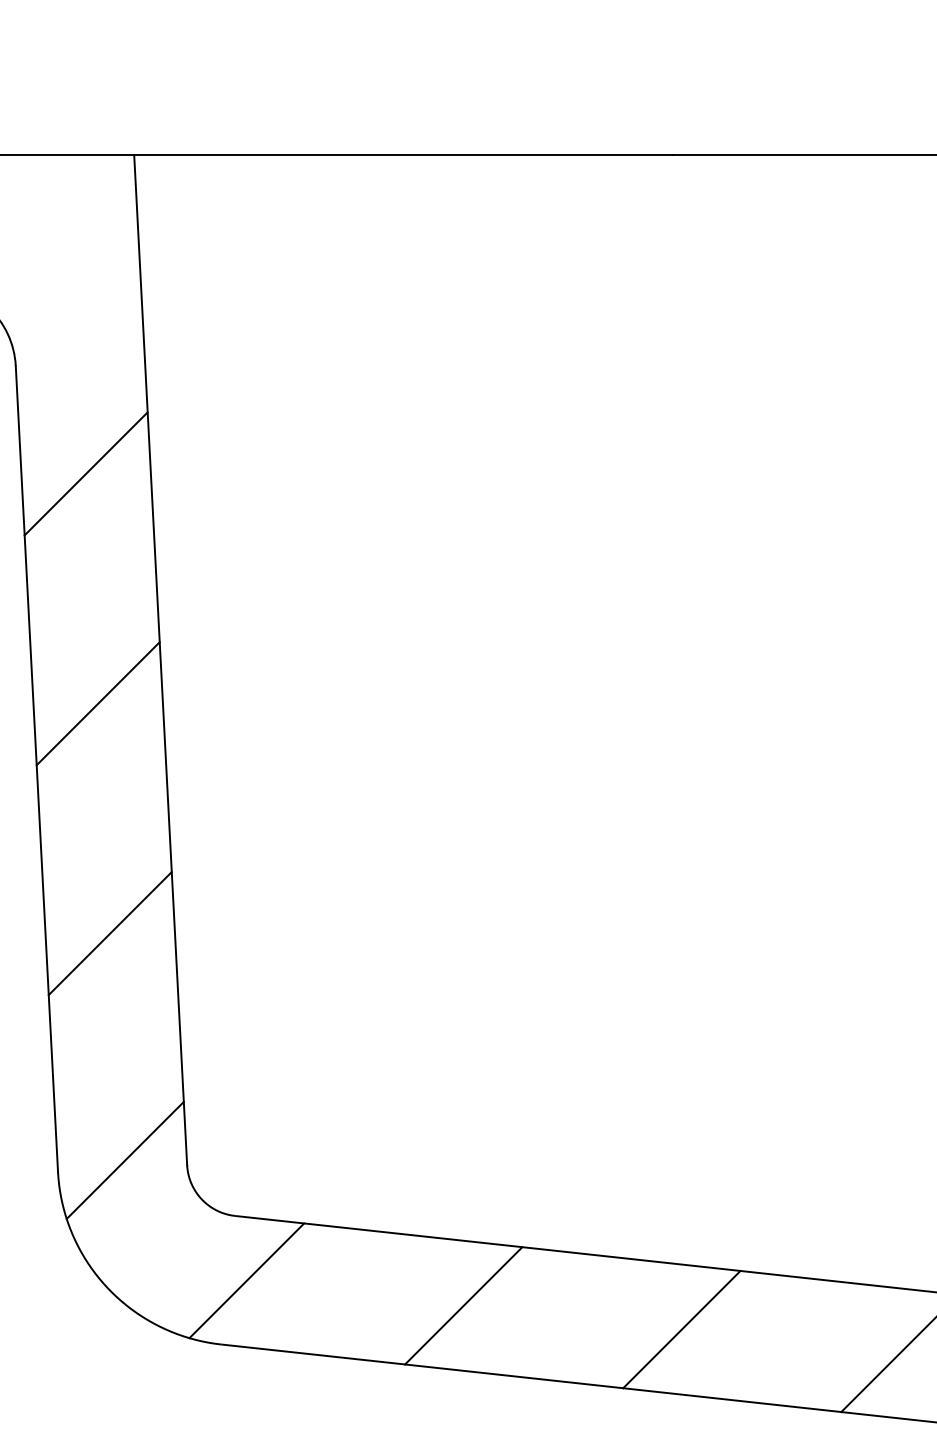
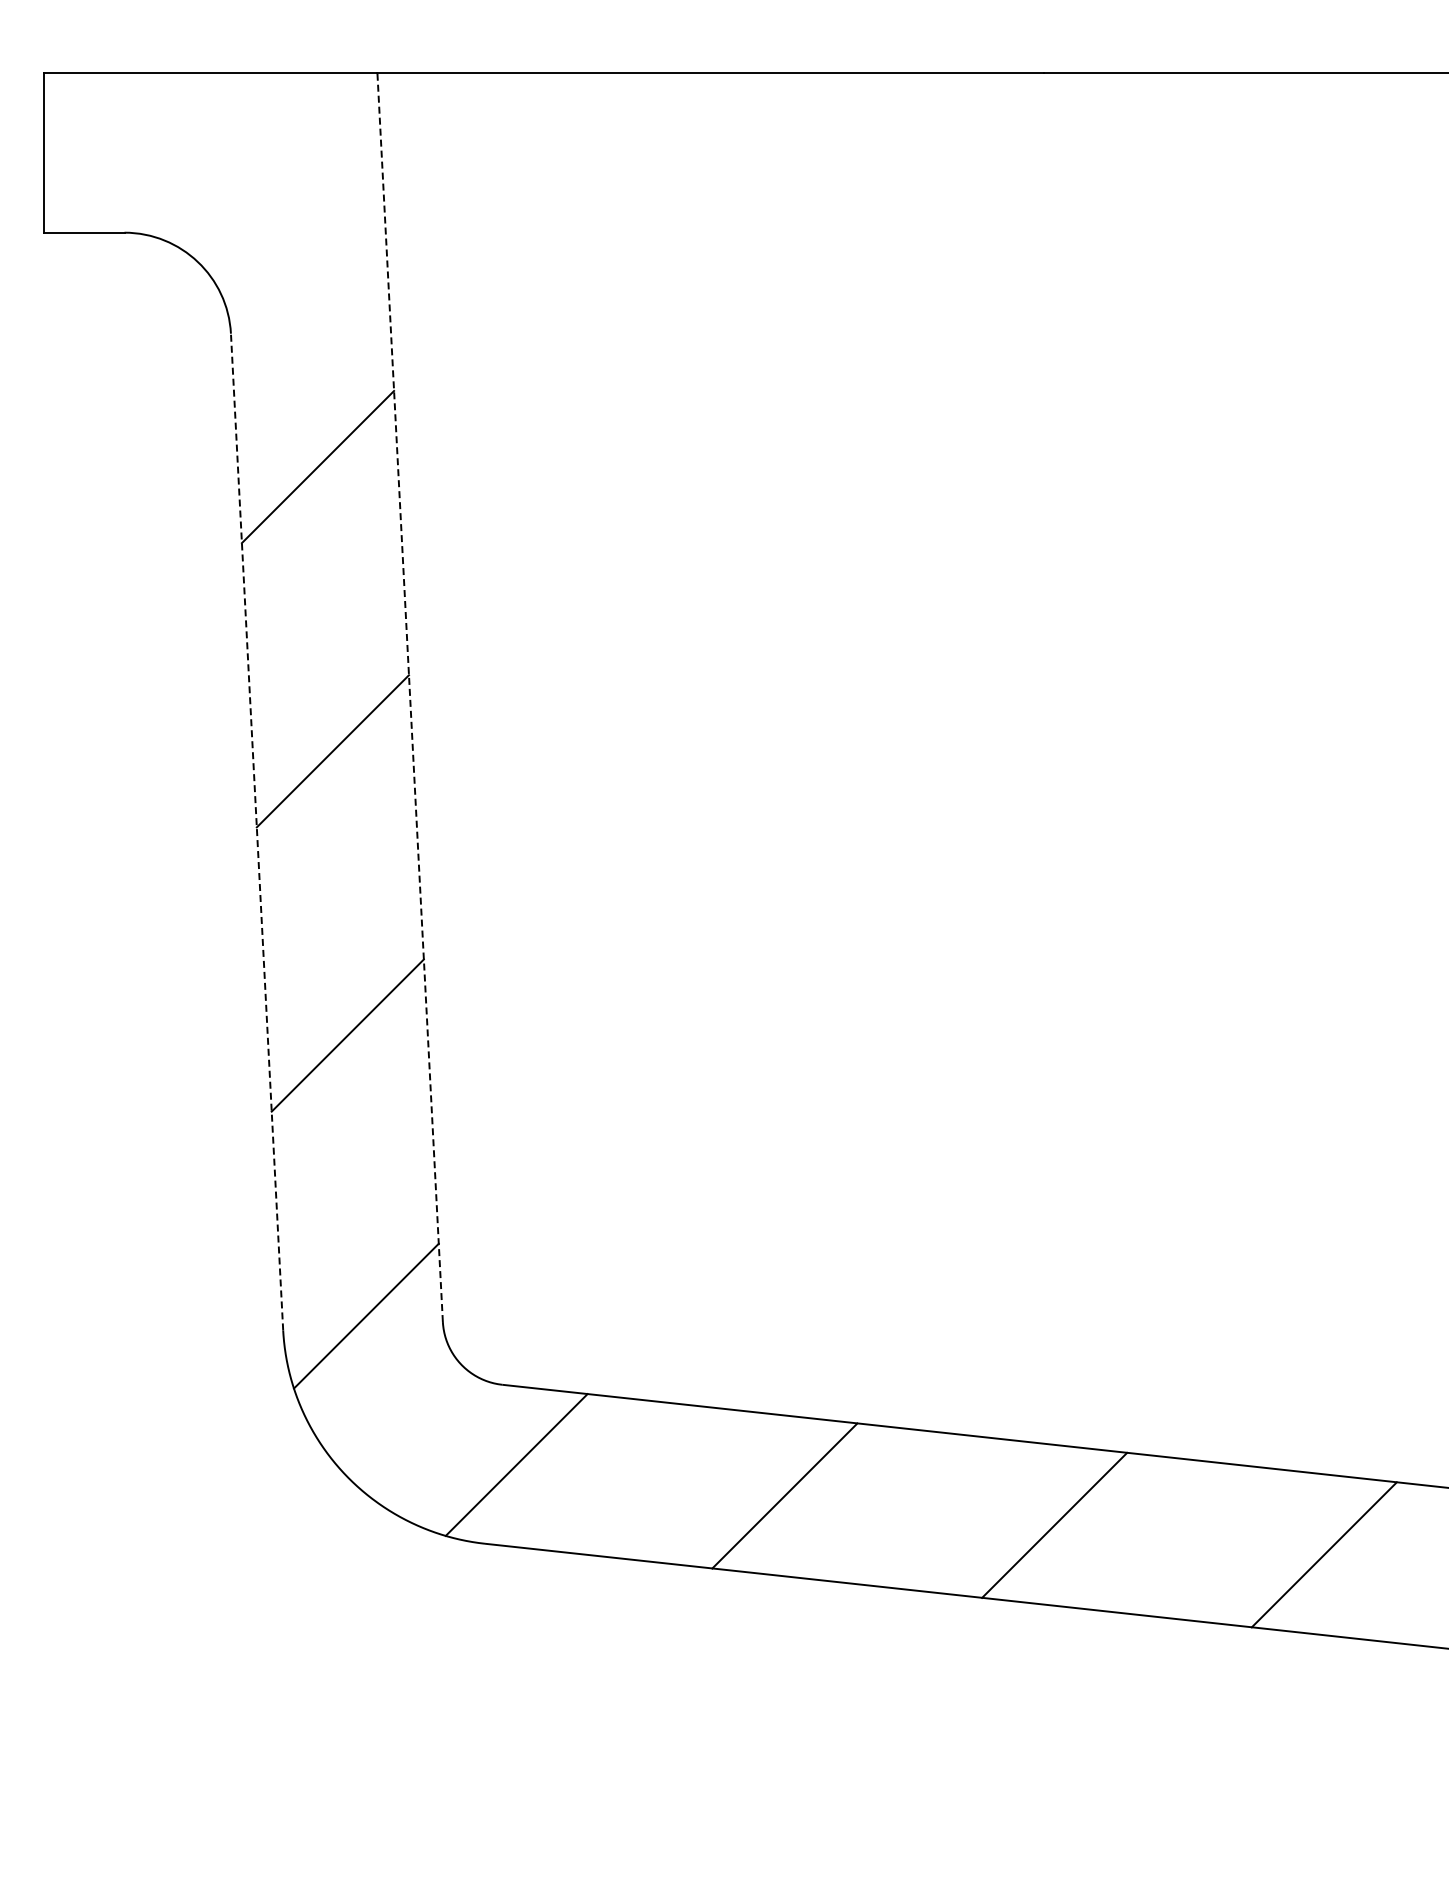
line: (160, 659) -> (410, 696), solid -> dashed
line: (37, 768) -> (257, 831), solid -> dashed

